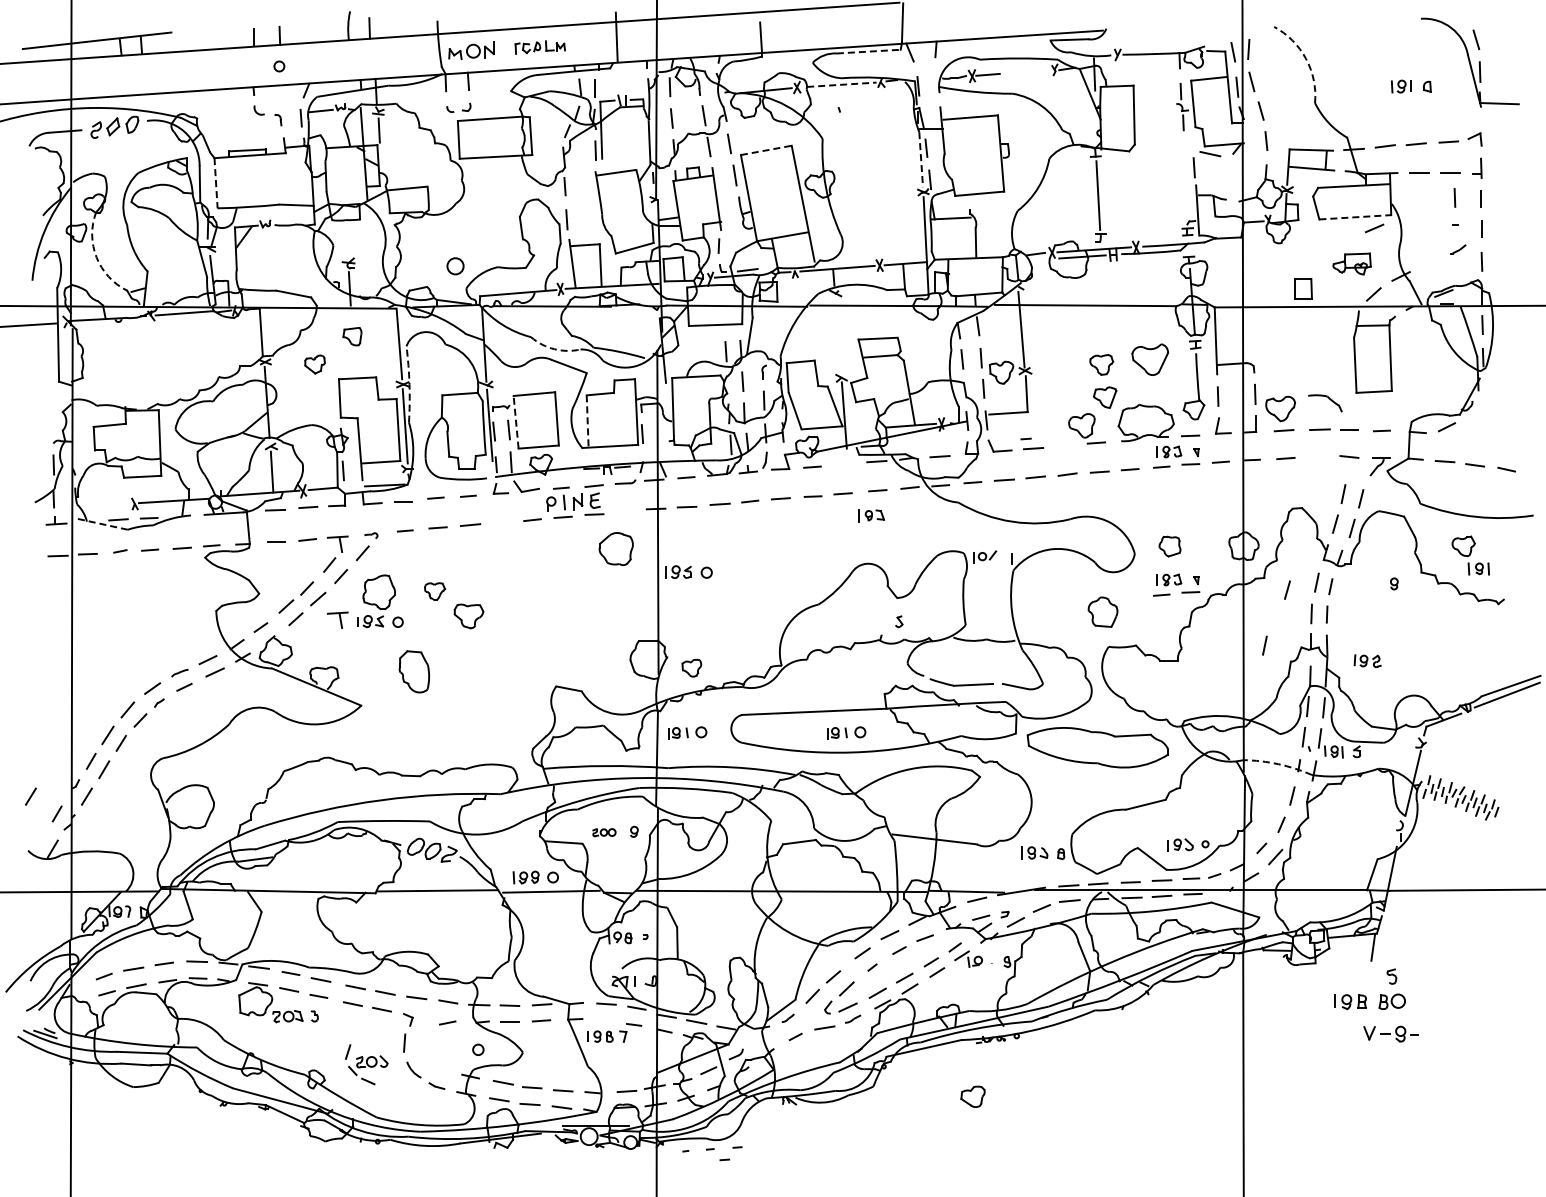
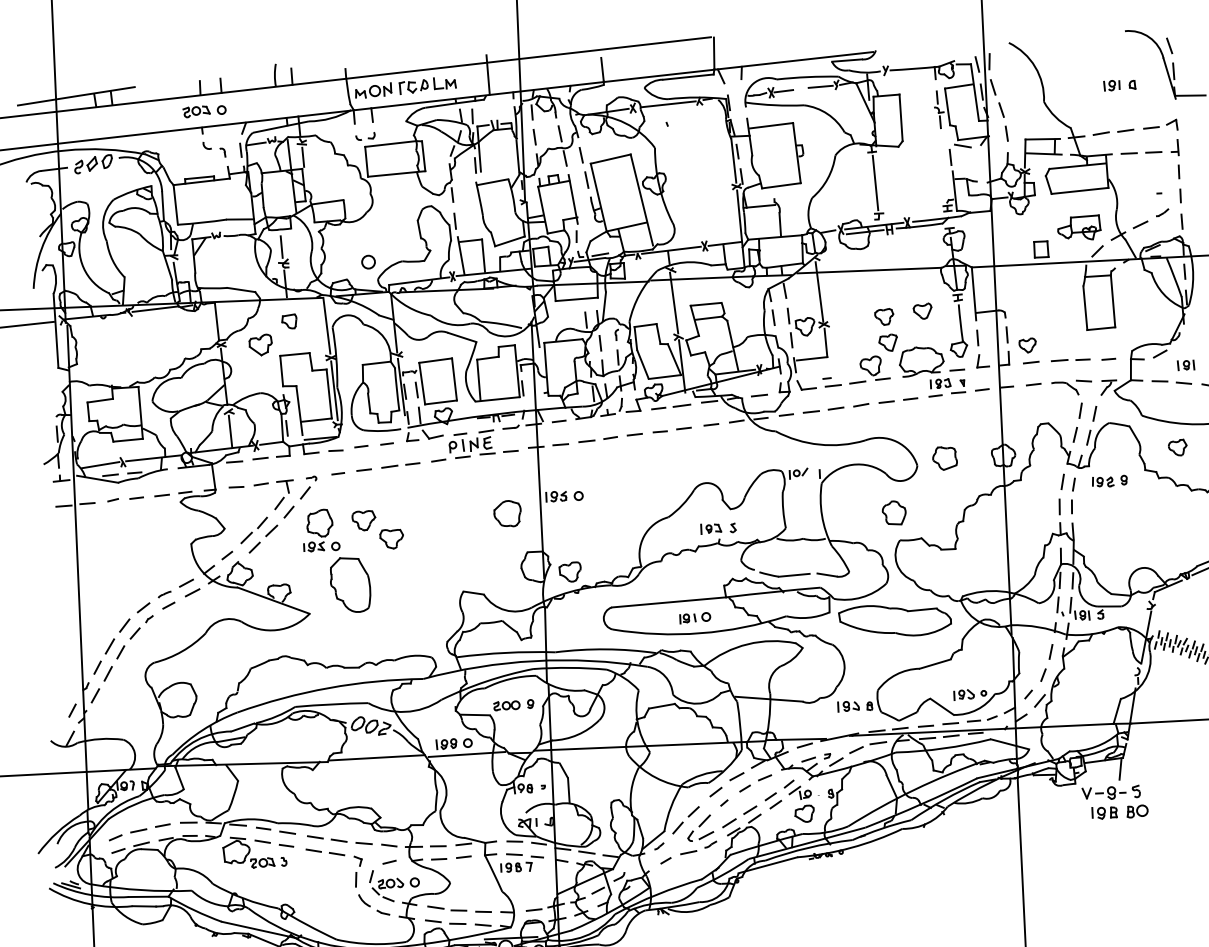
part: (540, 47) -> (428, 85), size x1.43
line: (868, 51) -> (688, 77), dashed -> solid
arc: (1306, 58) -> (1035, 66), dashed -> solid
part: (247, 67) -> (196, 112), added
line: (1034, 71) -> (820, 86), added
line: (841, 84) -> (667, 104), dashed -> solid
line: (766, 150) -> (610, 159), dashed -> solid
line: (921, 159) -> (734, 160), dashed -> solid
line: (216, 183) -> (176, 205), dashed -> solid
line: (1454, 197) -> (1157, 171), removed
line: (1355, 217) -> (1080, 191), dashed -> solid
line: (1374, 228) -> (1140, 224), moved
line: (346, 242) -> (281, 247), added
arc: (96, 257) -> (83, 268), dashed -> solid
part: (1351, 263) -> (1078, 227), size x1.43
line: (837, 334) -> (673, 302), added
arc: (554, 349) -> (450, 324), dashed -> solid
part: (1150, 359) -> (922, 311), size x0.62
part: (314, 364) -> (260, 345), size x1.43
arc: (409, 384) -> (336, 357), dashed -> solid
part: (1325, 403) -> (1065, 388), moved
part: (1280, 408) -> (1027, 345), size x0.71
line: (516, 421) -> (422, 382), dashed -> solid
line: (587, 421) -> (478, 380), dashed -> solid
line: (1064, 445) -> (857, 382), added
line: (841, 464) -> (681, 405), added
line: (106, 506) -> (100, 465), added
line: (623, 512) -> (510, 451), added
part: (871, 515) -> (711, 528), moved
line: (499, 522) -> (412, 463), added
line: (101, 524) -> (97, 479), dashed -> solid
part: (1169, 546) -> (944, 458), size x1.43
part: (615, 549) -> (507, 514), moved
part: (1478, 568) -> (1185, 365), moved
part: (1176, 584) -> (951, 488), removed
line: (1287, 589) -> (1039, 488), removed
part: (434, 591) -> (363, 520), size x1.43
part: (337, 619) -> (287, 546), removed
line: (1264, 645) -> (1023, 533), removed
part: (1367, 660) -> (1102, 481), moved
part: (691, 668) -> (570, 572), size x1.43
part: (414, 671) -> (350, 584), size x1.67
part: (687, 732) -> (569, 623), removed
arc: (1278, 764) -> (1038, 627), dashed -> solid
line: (30, 796) -> (50, 697), removed
part: (604, 832) -> (507, 705), size x1.43
line: (605, 1020) -> (514, 854), added
part: (1390, 1033) -> (1103, 792), moved
part: (366, 1064) -> (386, 885), moved
part: (972, 1096) -> (804, 813), moved

